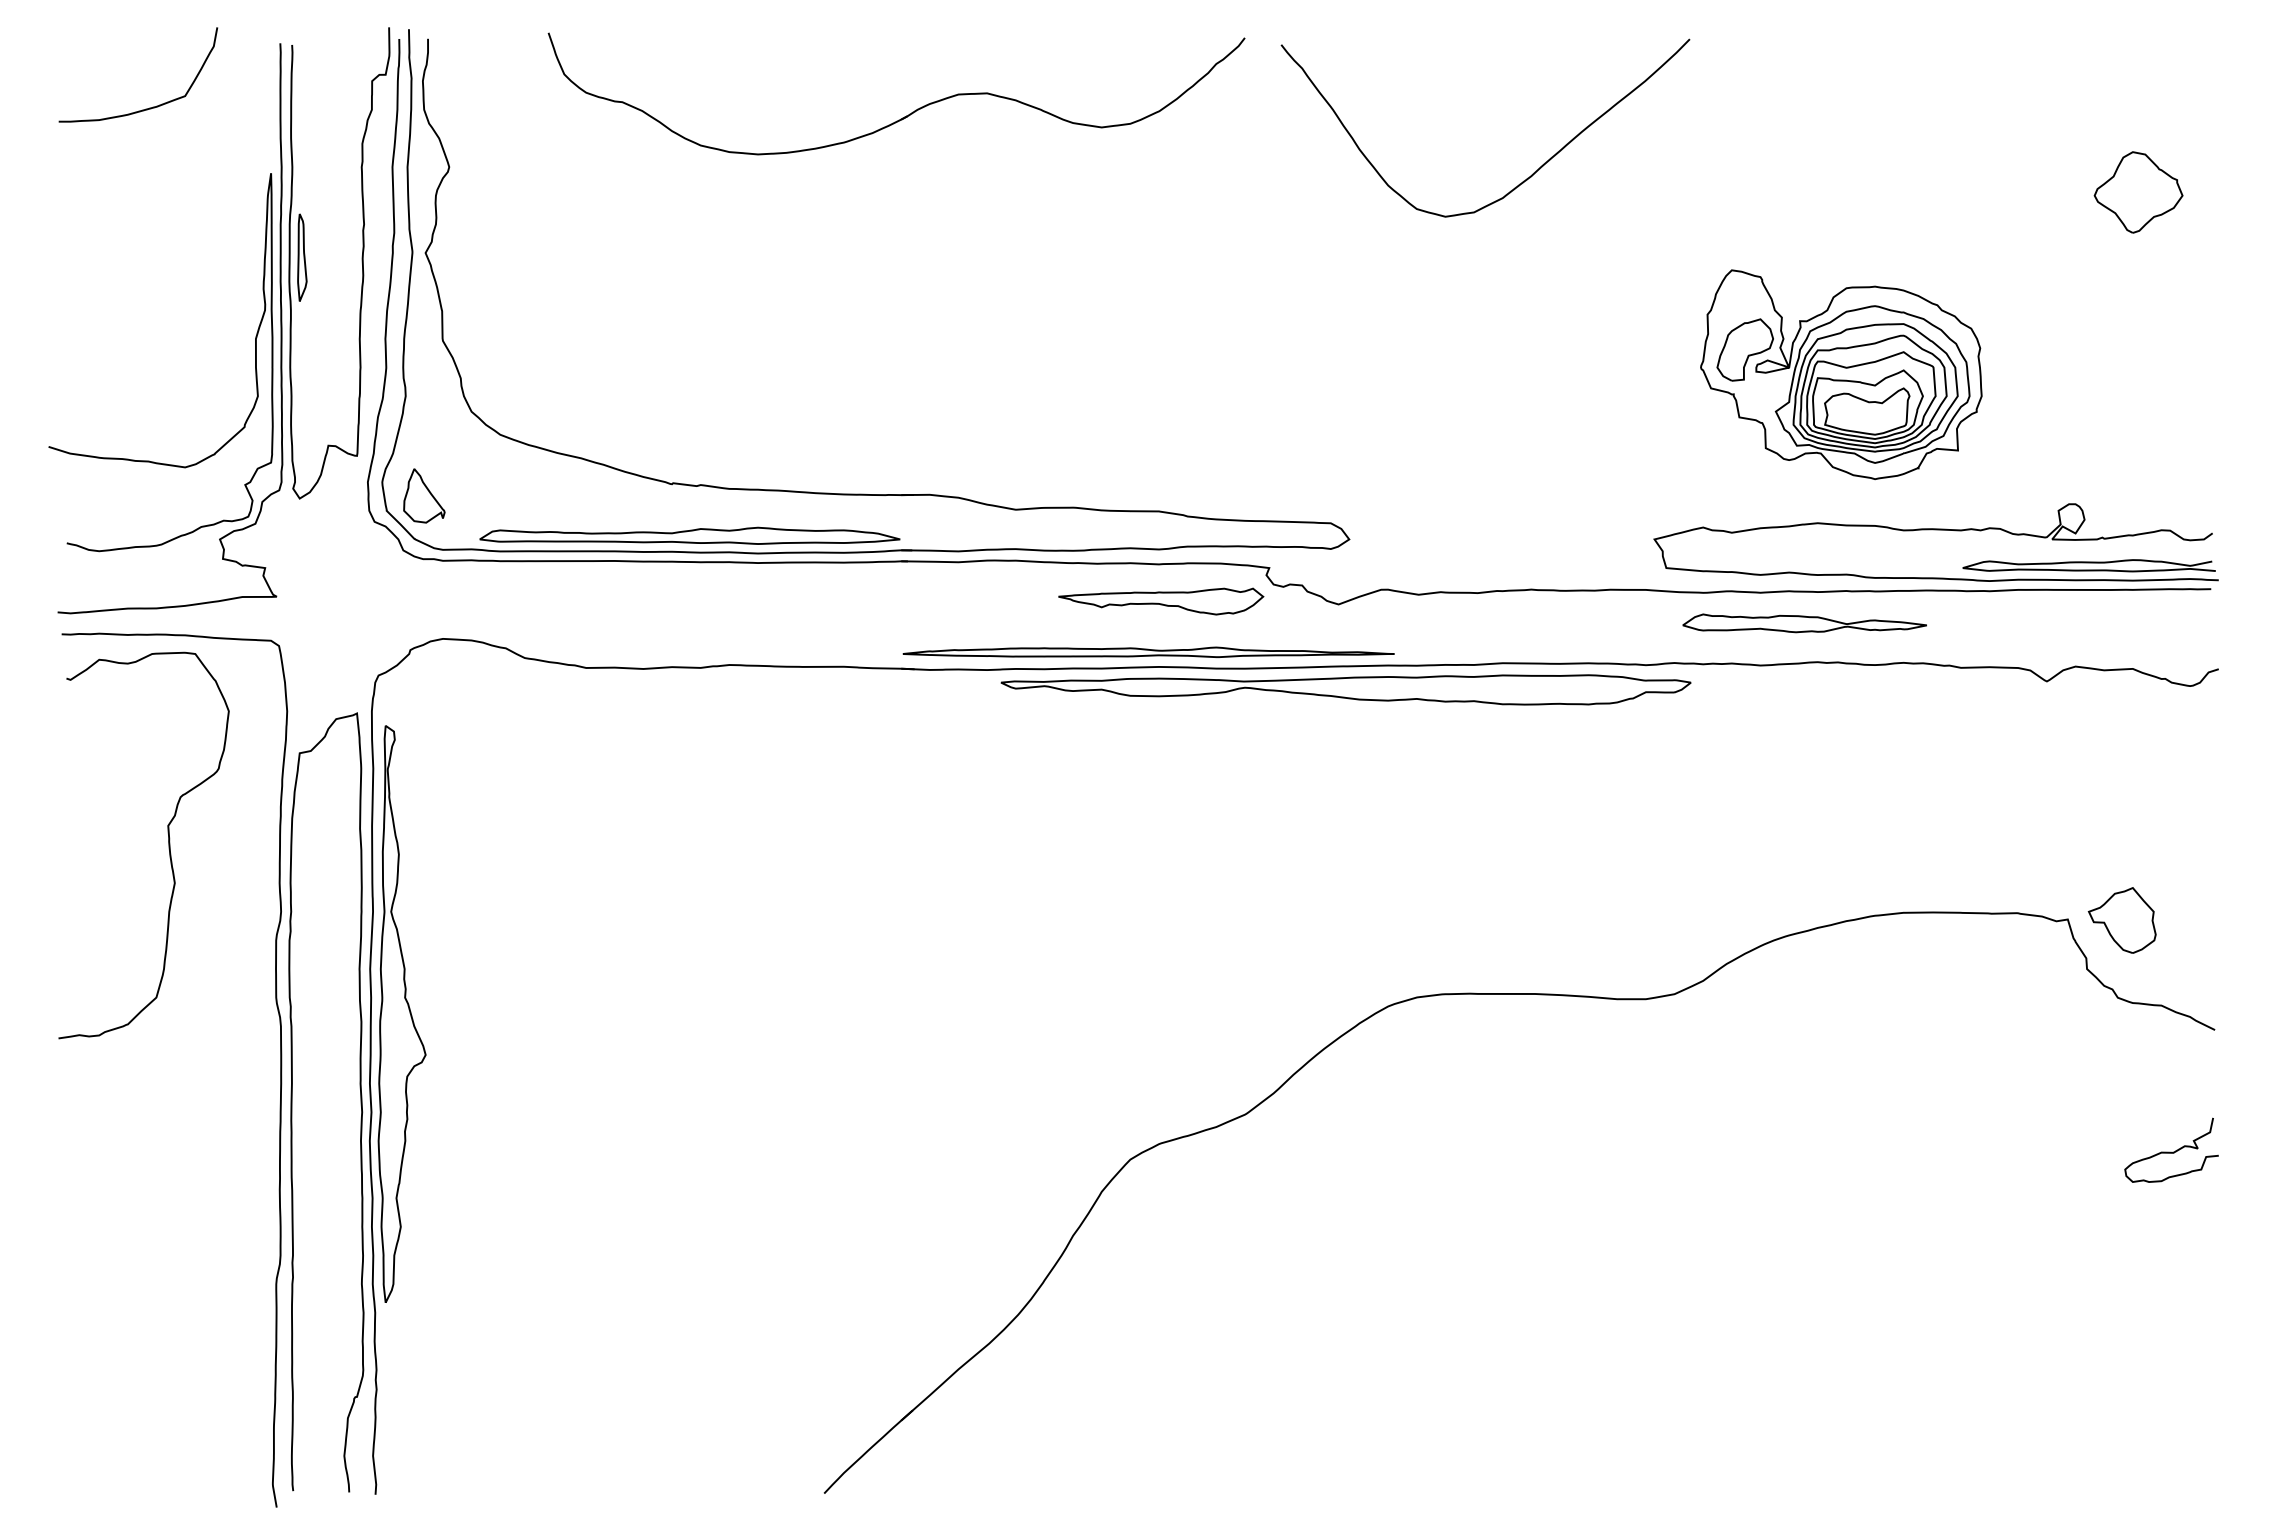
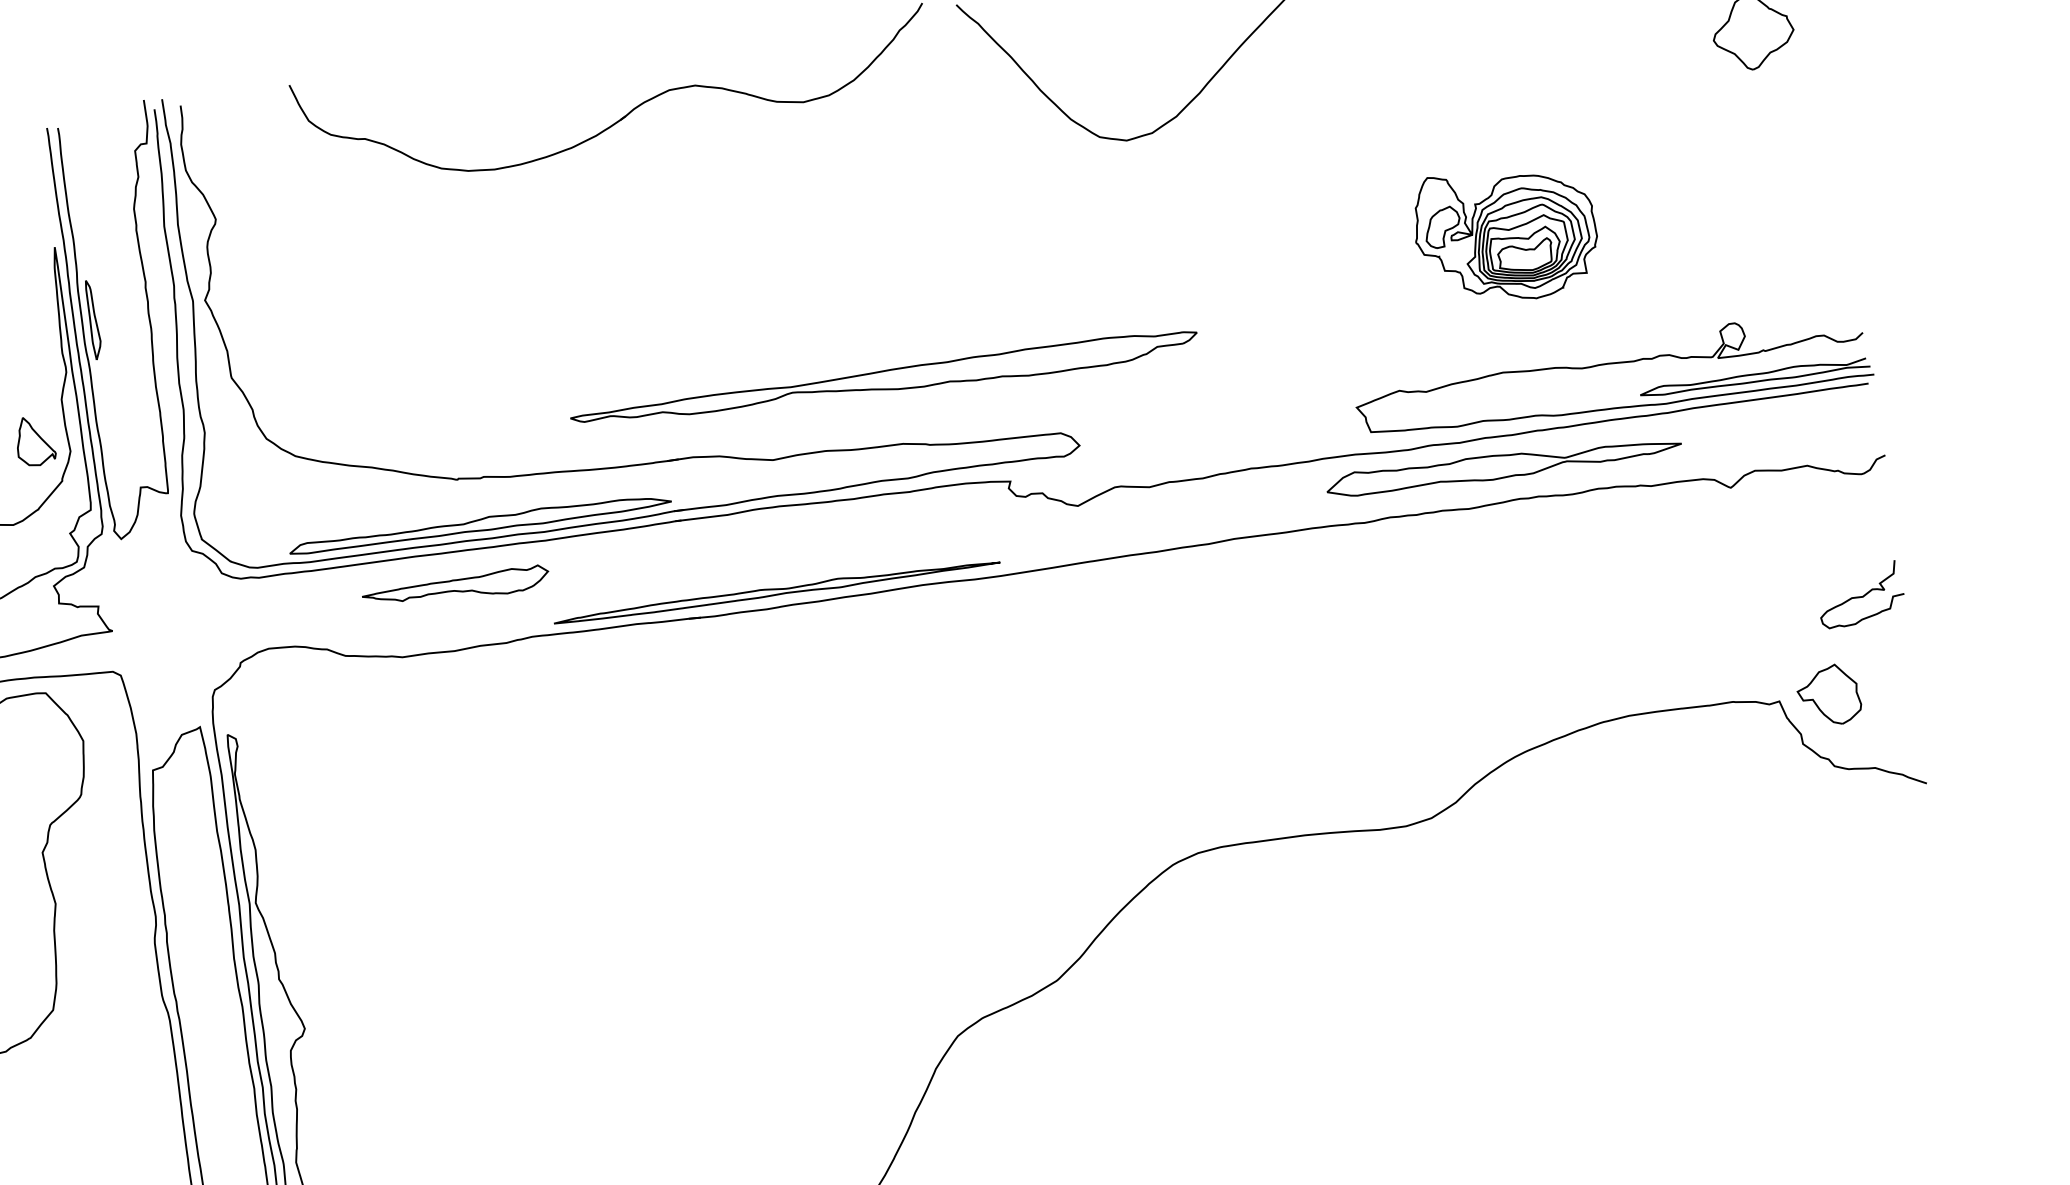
part: (1841, 374) -> (1506, 234), size x0.7
part: (424, 495) -> (35, 440), moved
part: (1161, 601) -> (456, 588), moved
part: (1804, 623) -> (1503, 465), size x1.6
part: (1148, 651) -> (776, 590), moved
part: (1345, 689) -> (884, 381), moved
curve: (2171, 1151) -> (1860, 595), moved

